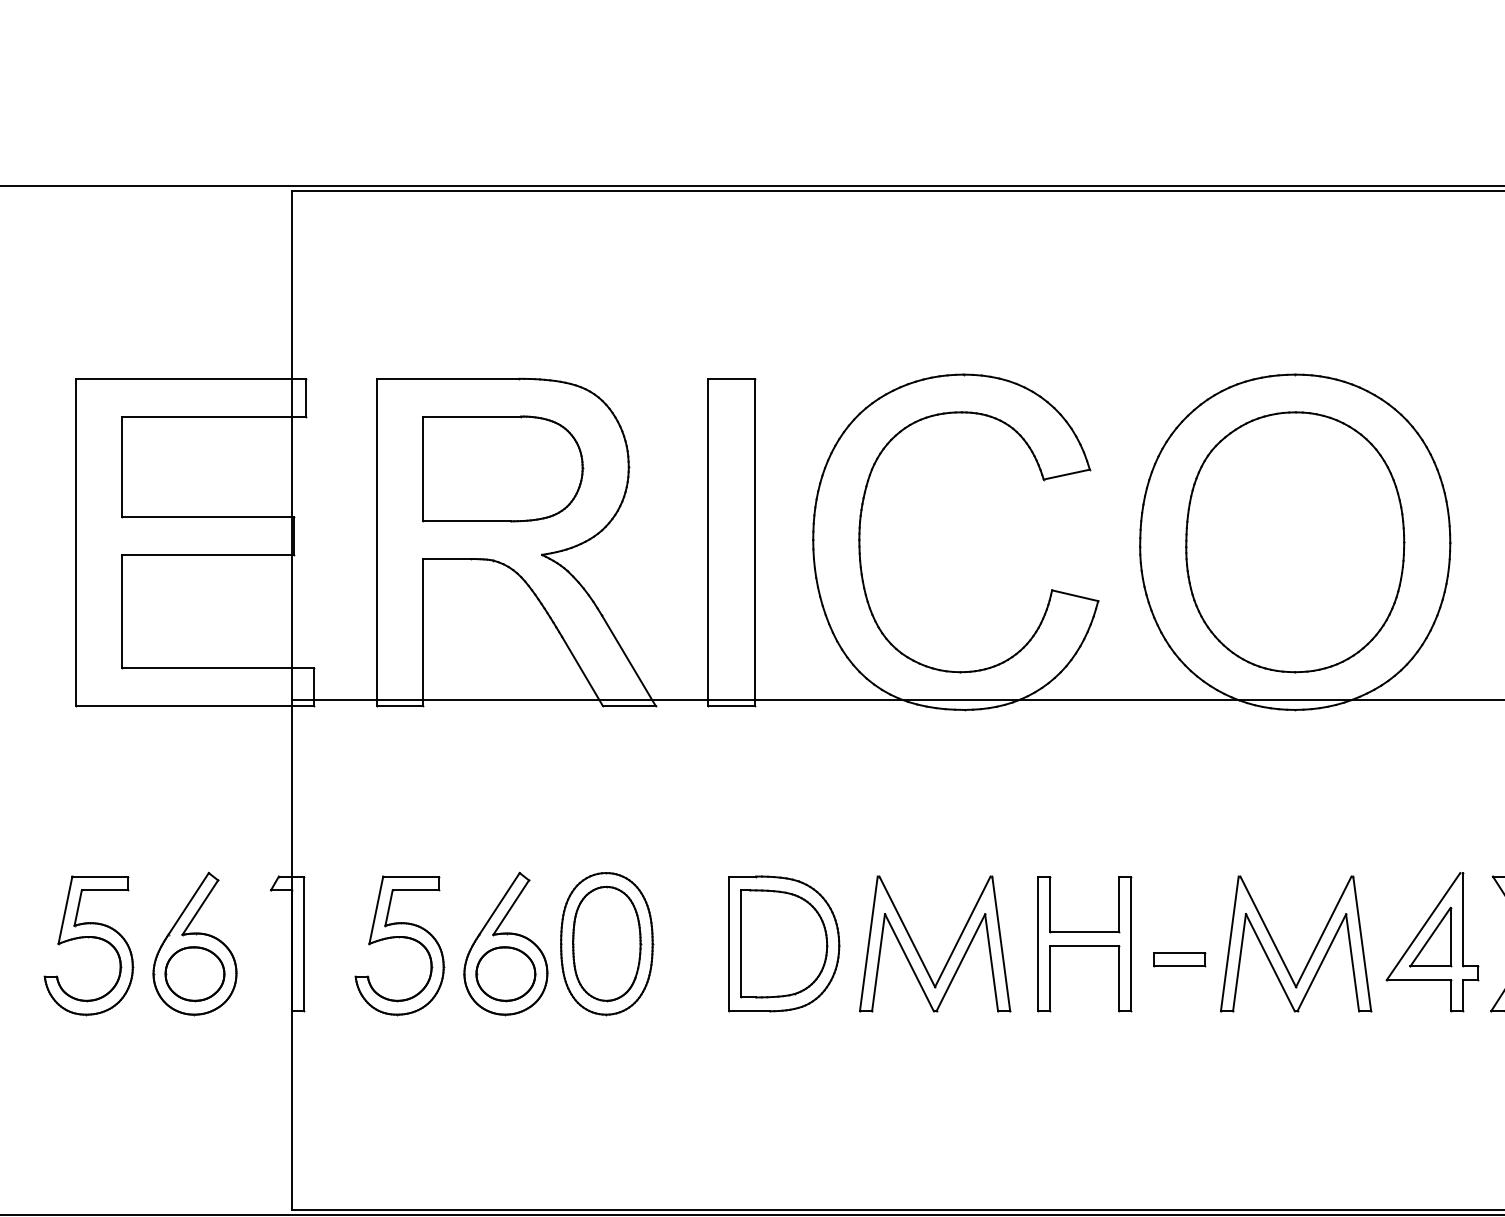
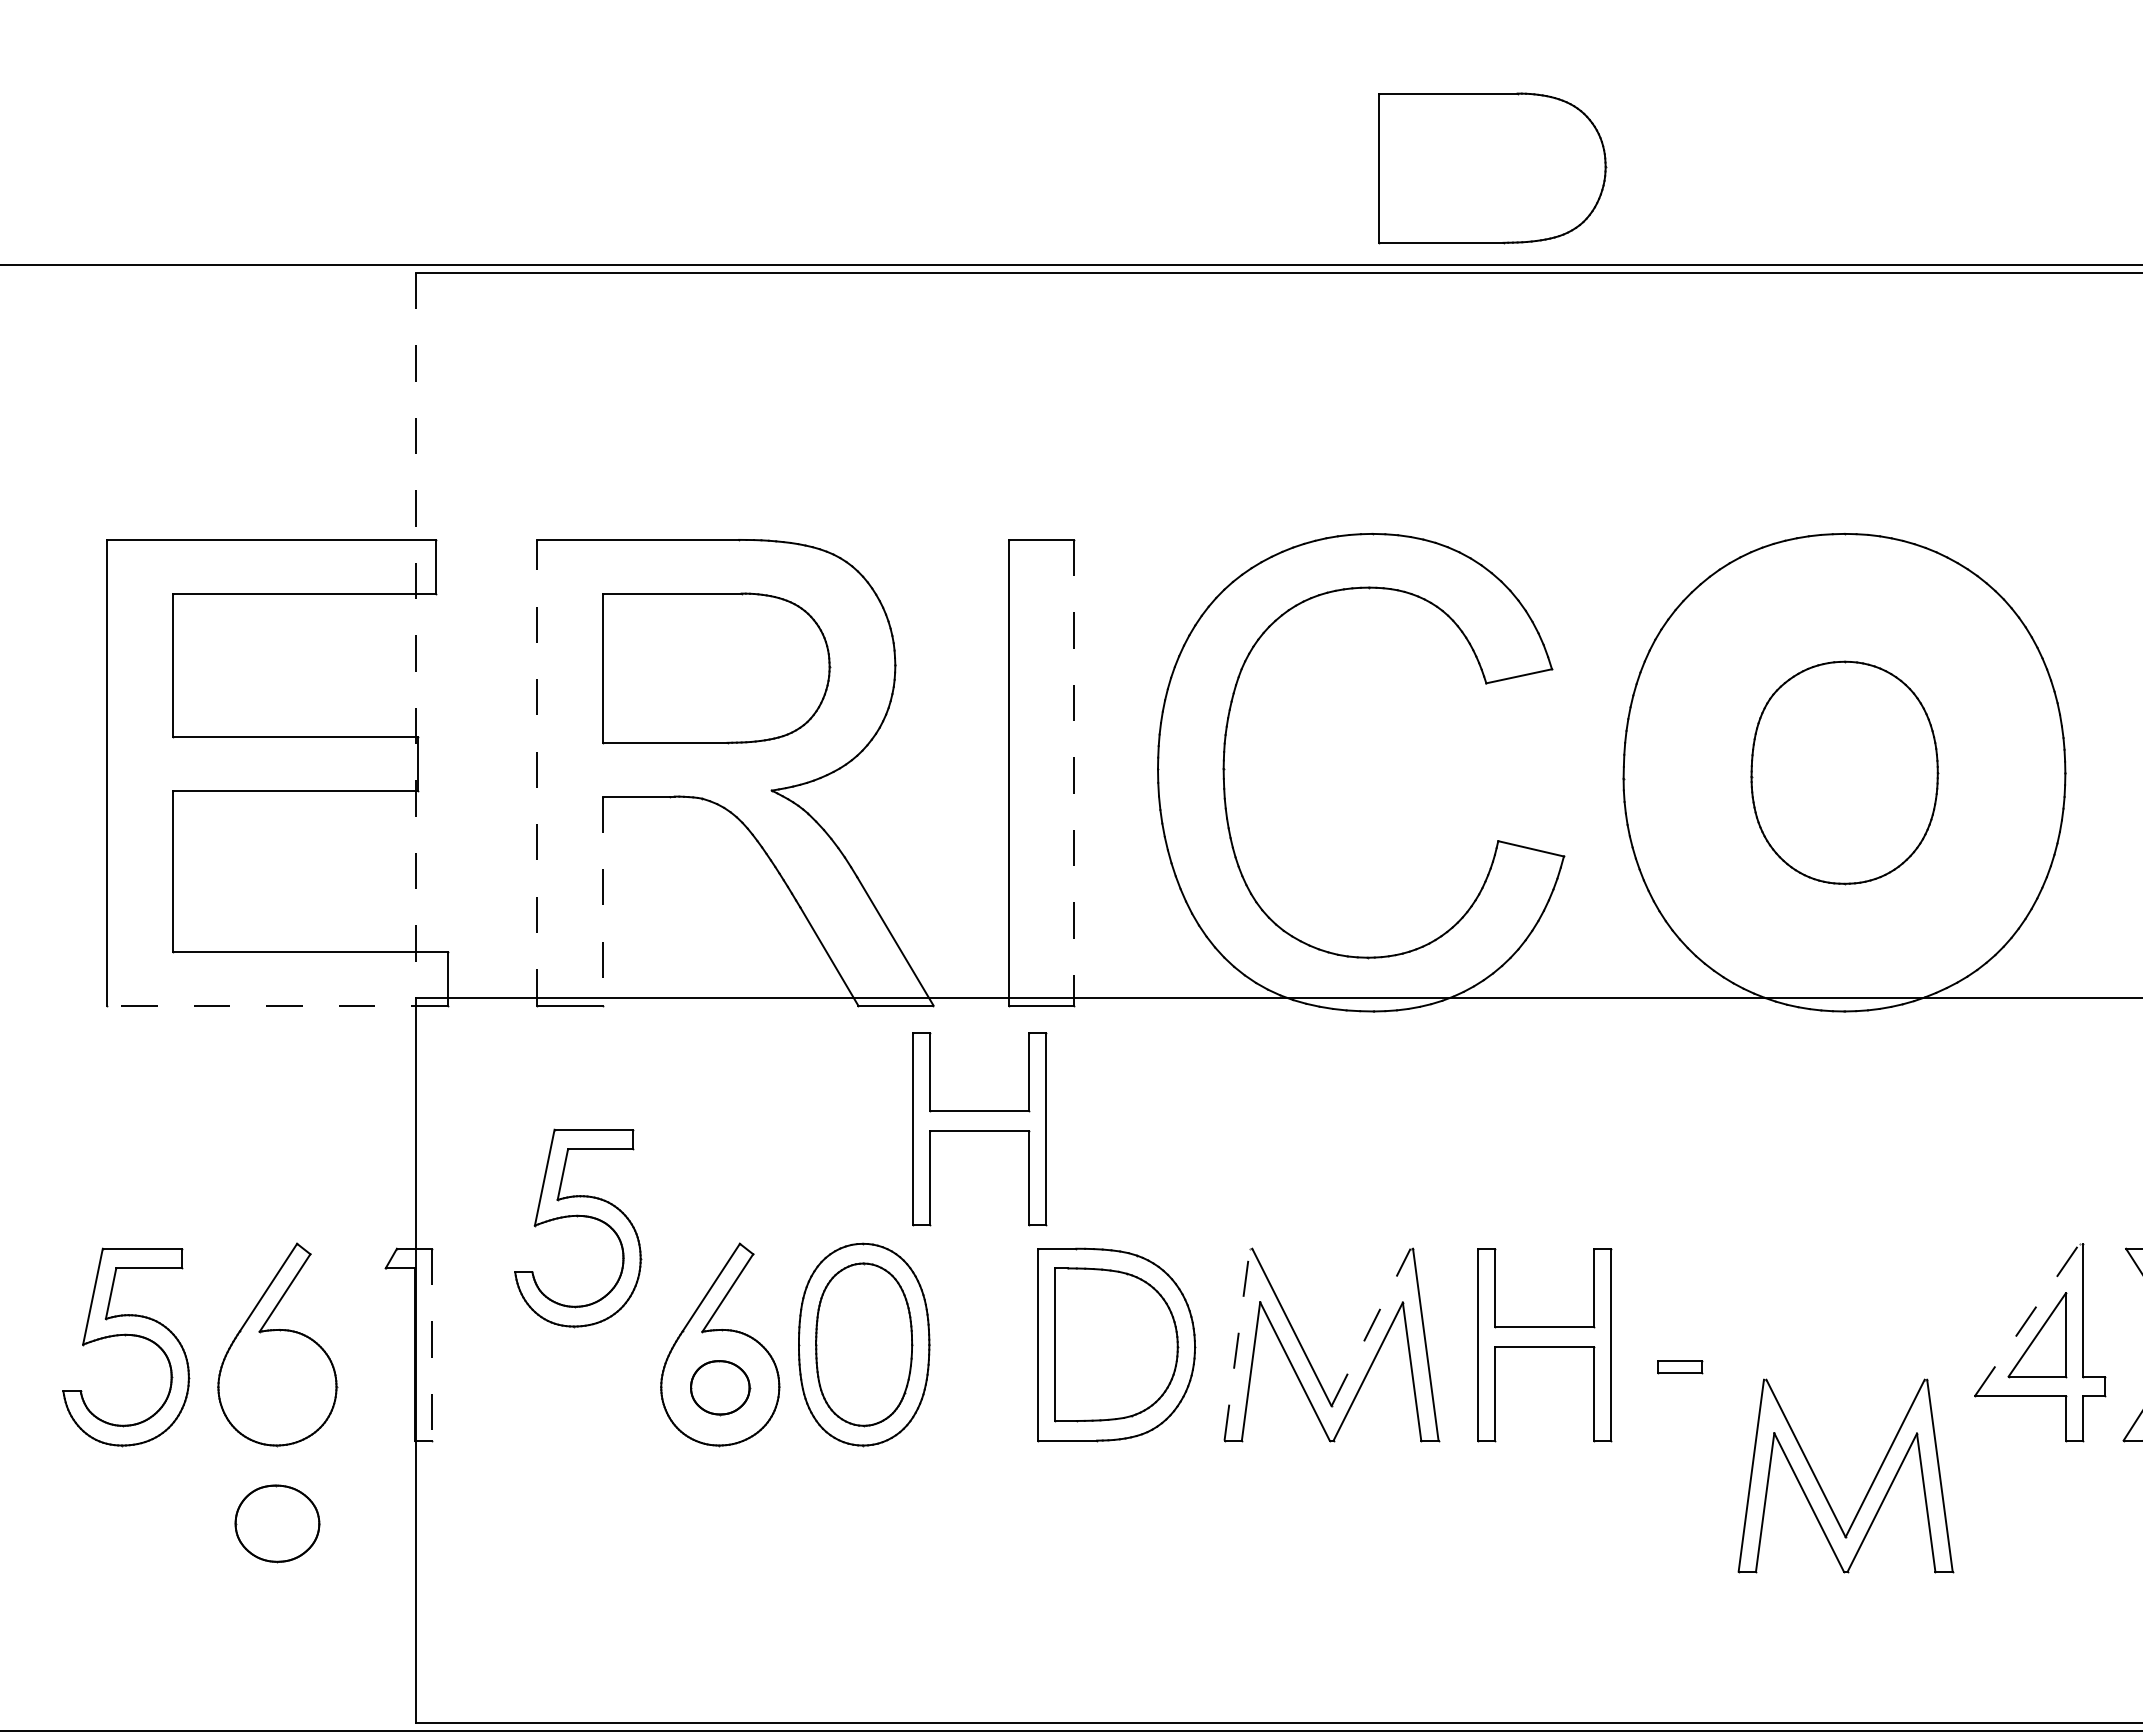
part: (1048, 118) -> (1492, 168), added
line: (292, 445) -> (416, 635), solid -> dashed
line: (377, 542) -> (537, 772), solid -> dashed
line: (754, 542) -> (1074, 772), solid -> dashed
part: (1295, 542) -> (1844, 772), size x0.6
line: (423, 632) -> (602, 901), solid -> dashed
line: (194, 705) -> (276, 1005), solid -> dashed
part: (687, 792) -> (979, 1129), added
line: (1423, 926) -> (2027, 1319), solid -> dashed
line: (963, 931) -> (1371, 1327), solid -> dashed
part: (399, 938) -> (577, 1217), moved
line: (303, 943) -> (432, 1344), solid -> dashed
line: (869, 943) -> (1237, 1344), solid -> dashed
part: (1279, 951) -> (1821, 1486), moved
part: (1180, 959) -> (1680, 1367), size x0.6
part: (195, 973) -> (277, 1523), moved
part: (506, 973) -> (720, 1387), size x0.7

